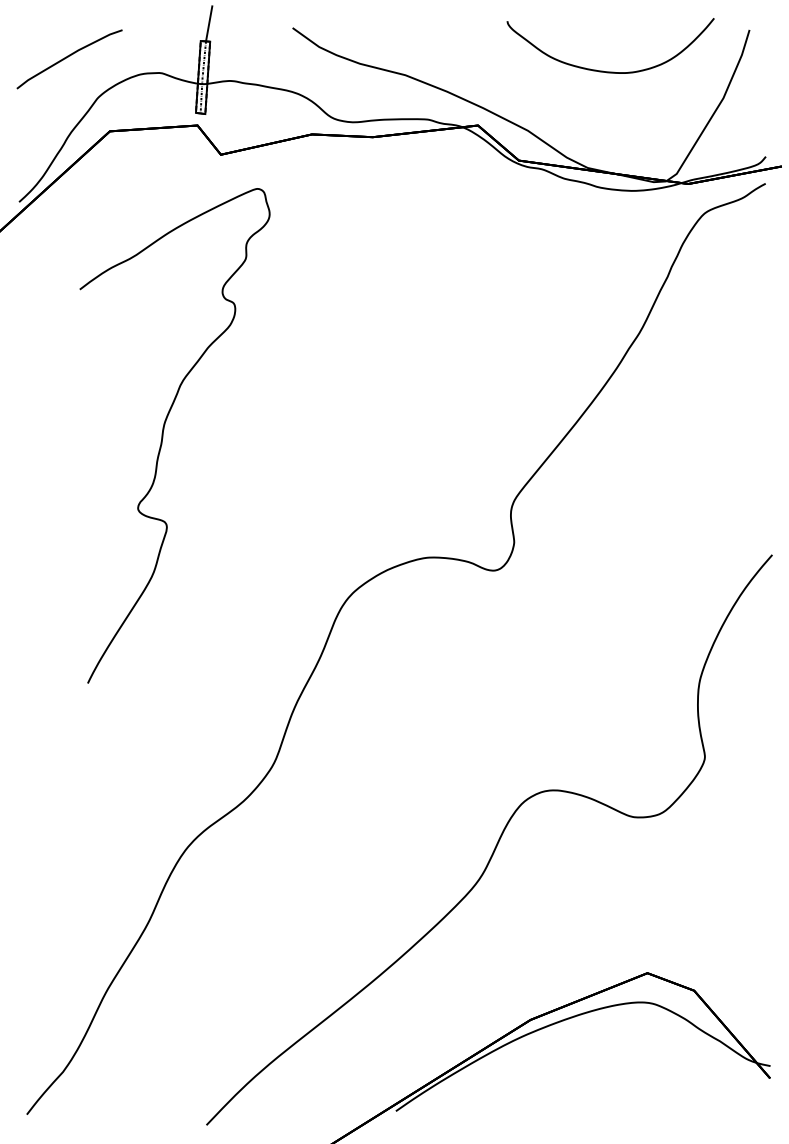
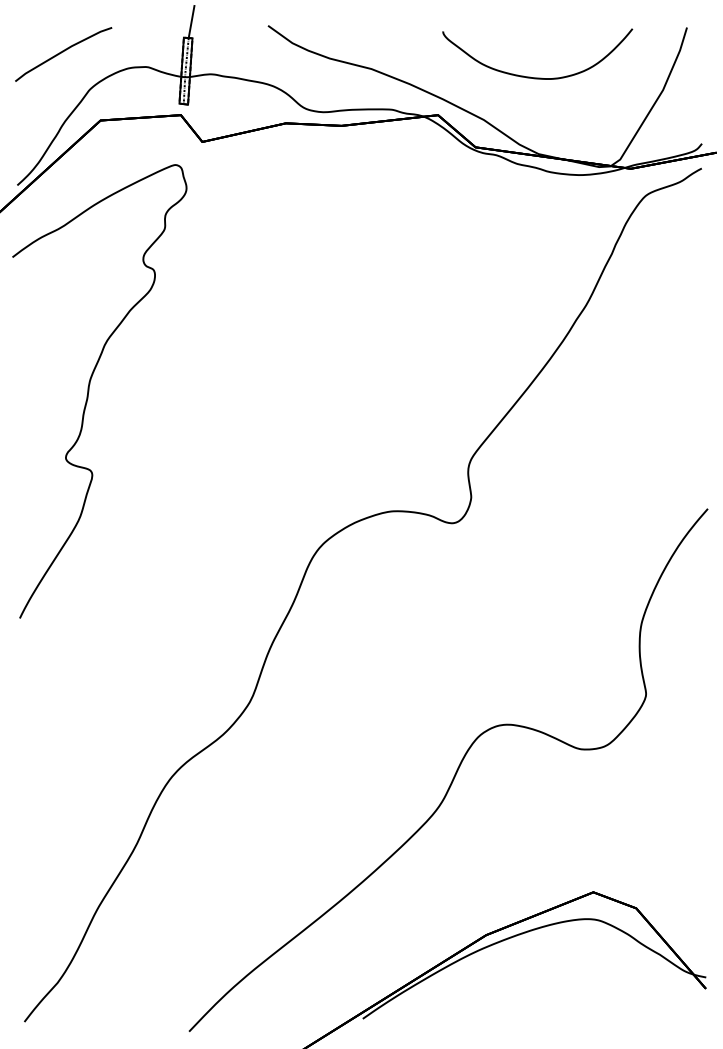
curve: (603, 70) -> (531, 76), moved
curve: (163, 435) -> (89, 391), moved

